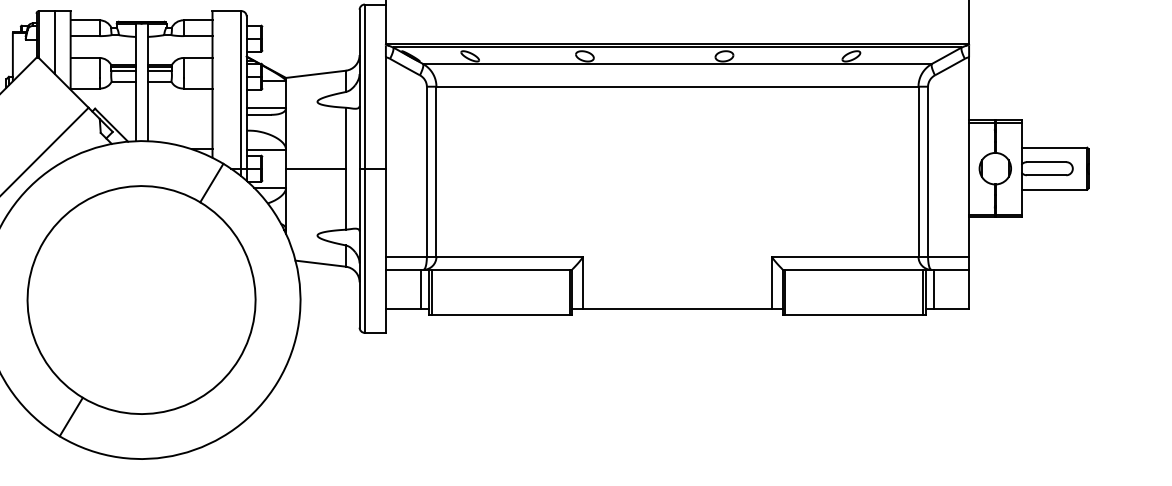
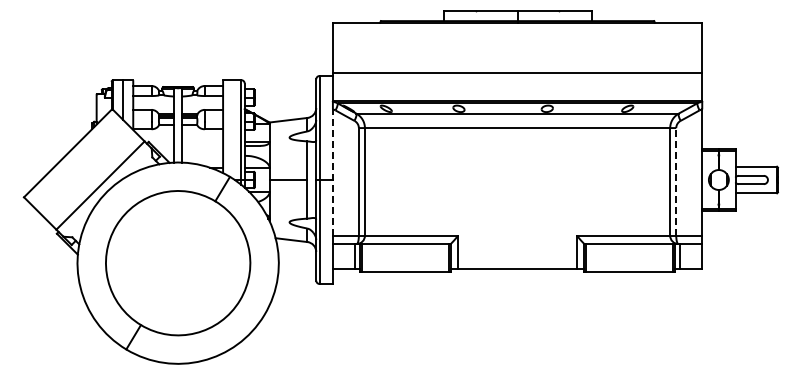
line: (385, 156) -> (332, 172), solid -> dashed
line: (928, 171) -> (676, 181), solid -> dashed

